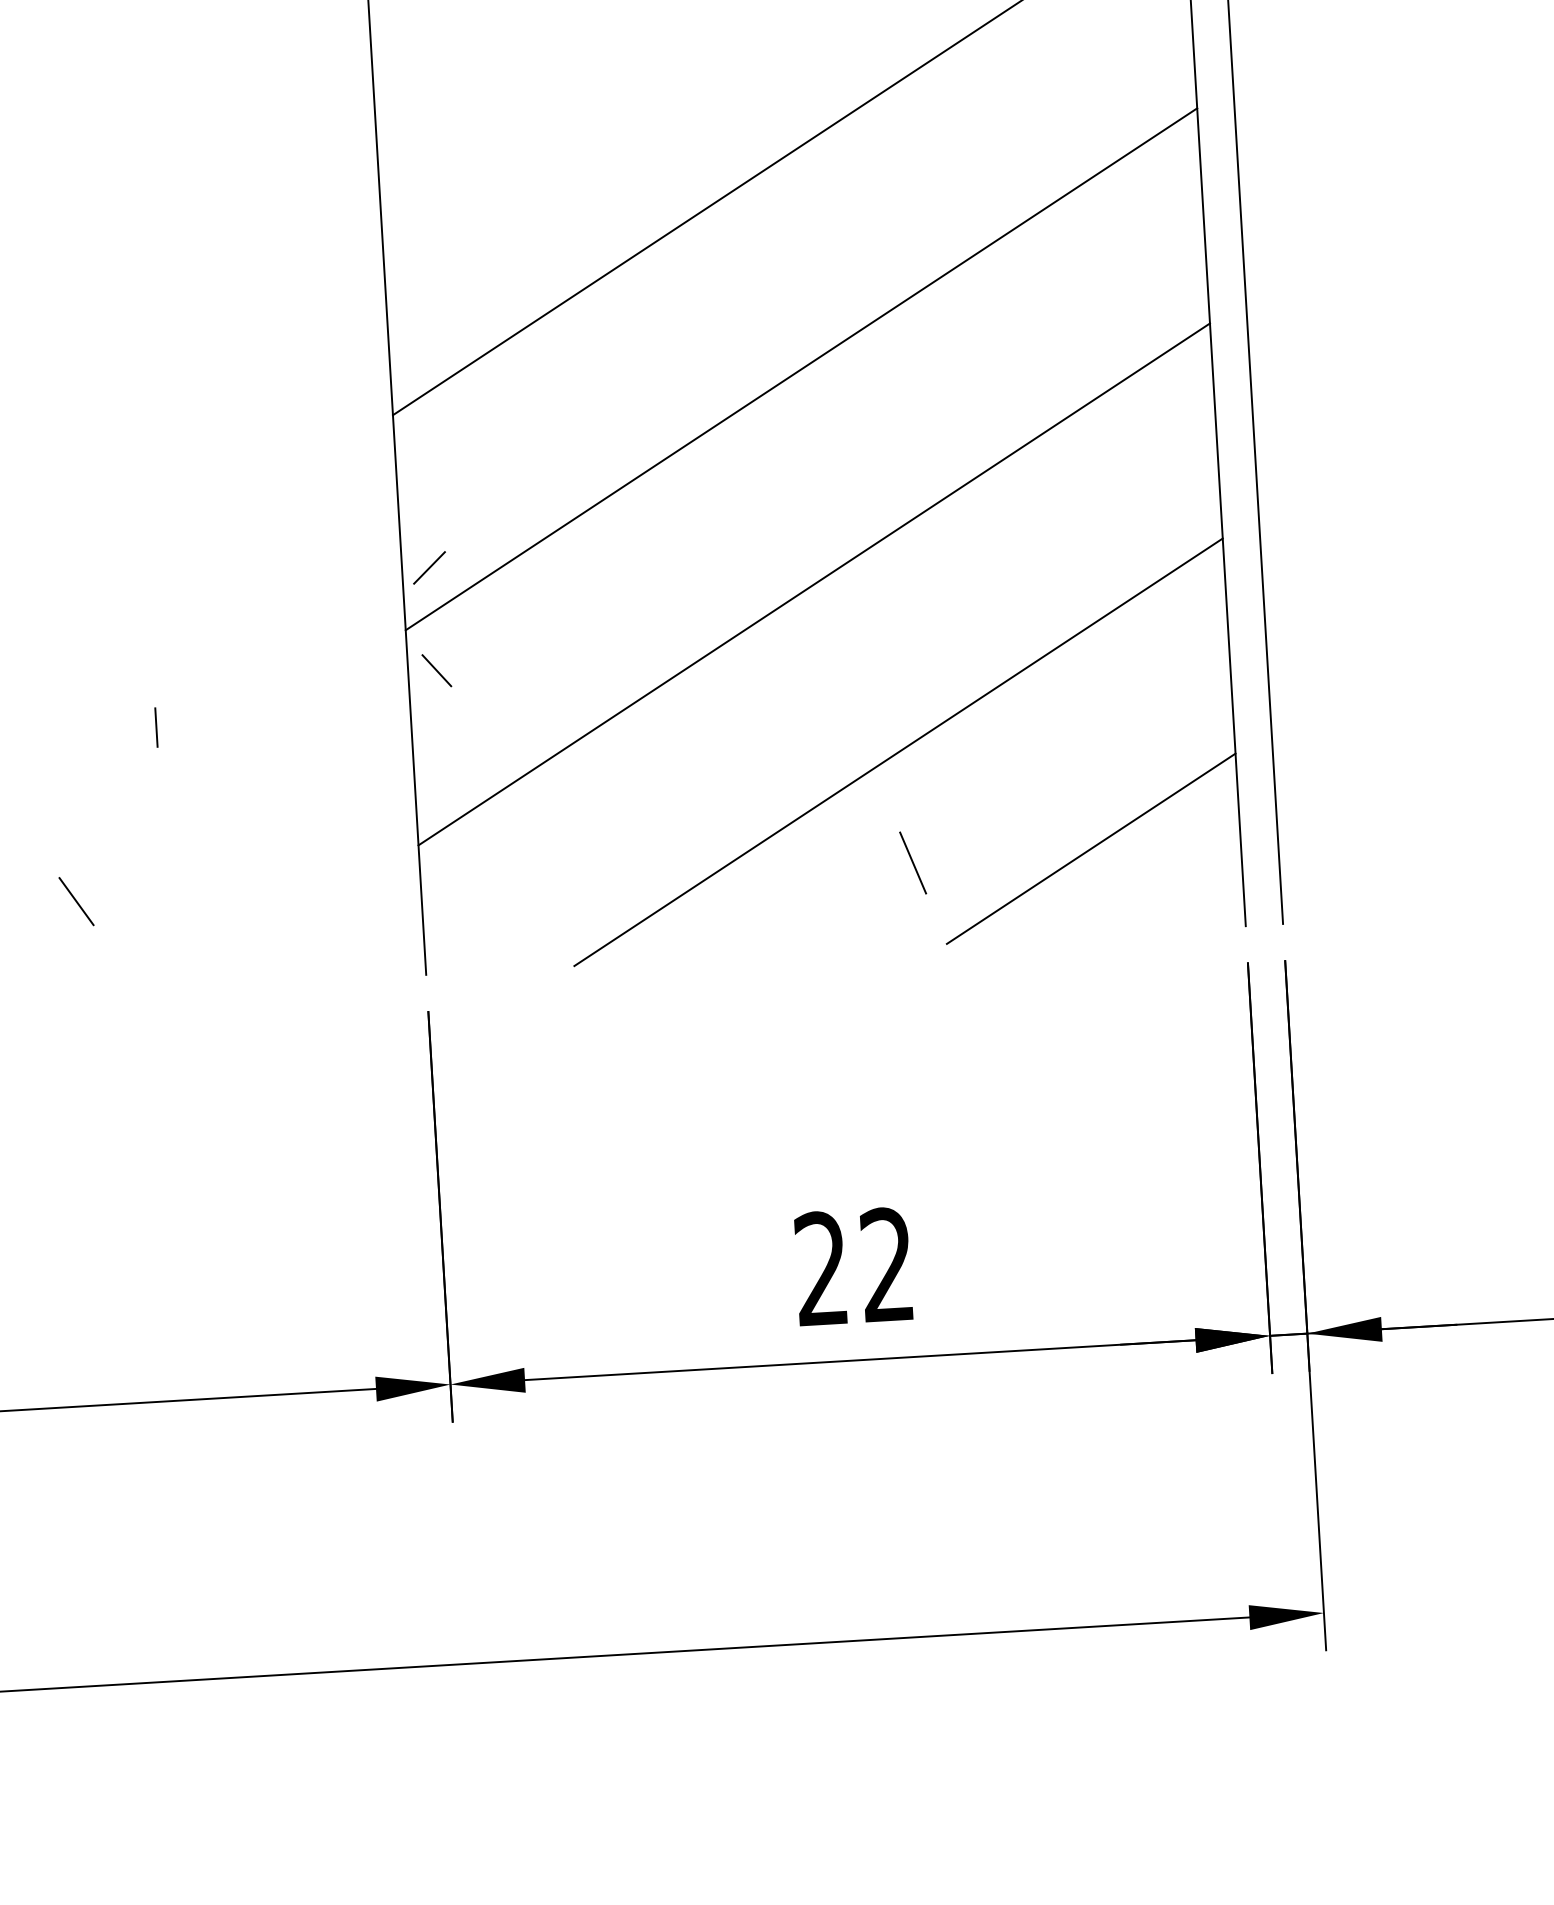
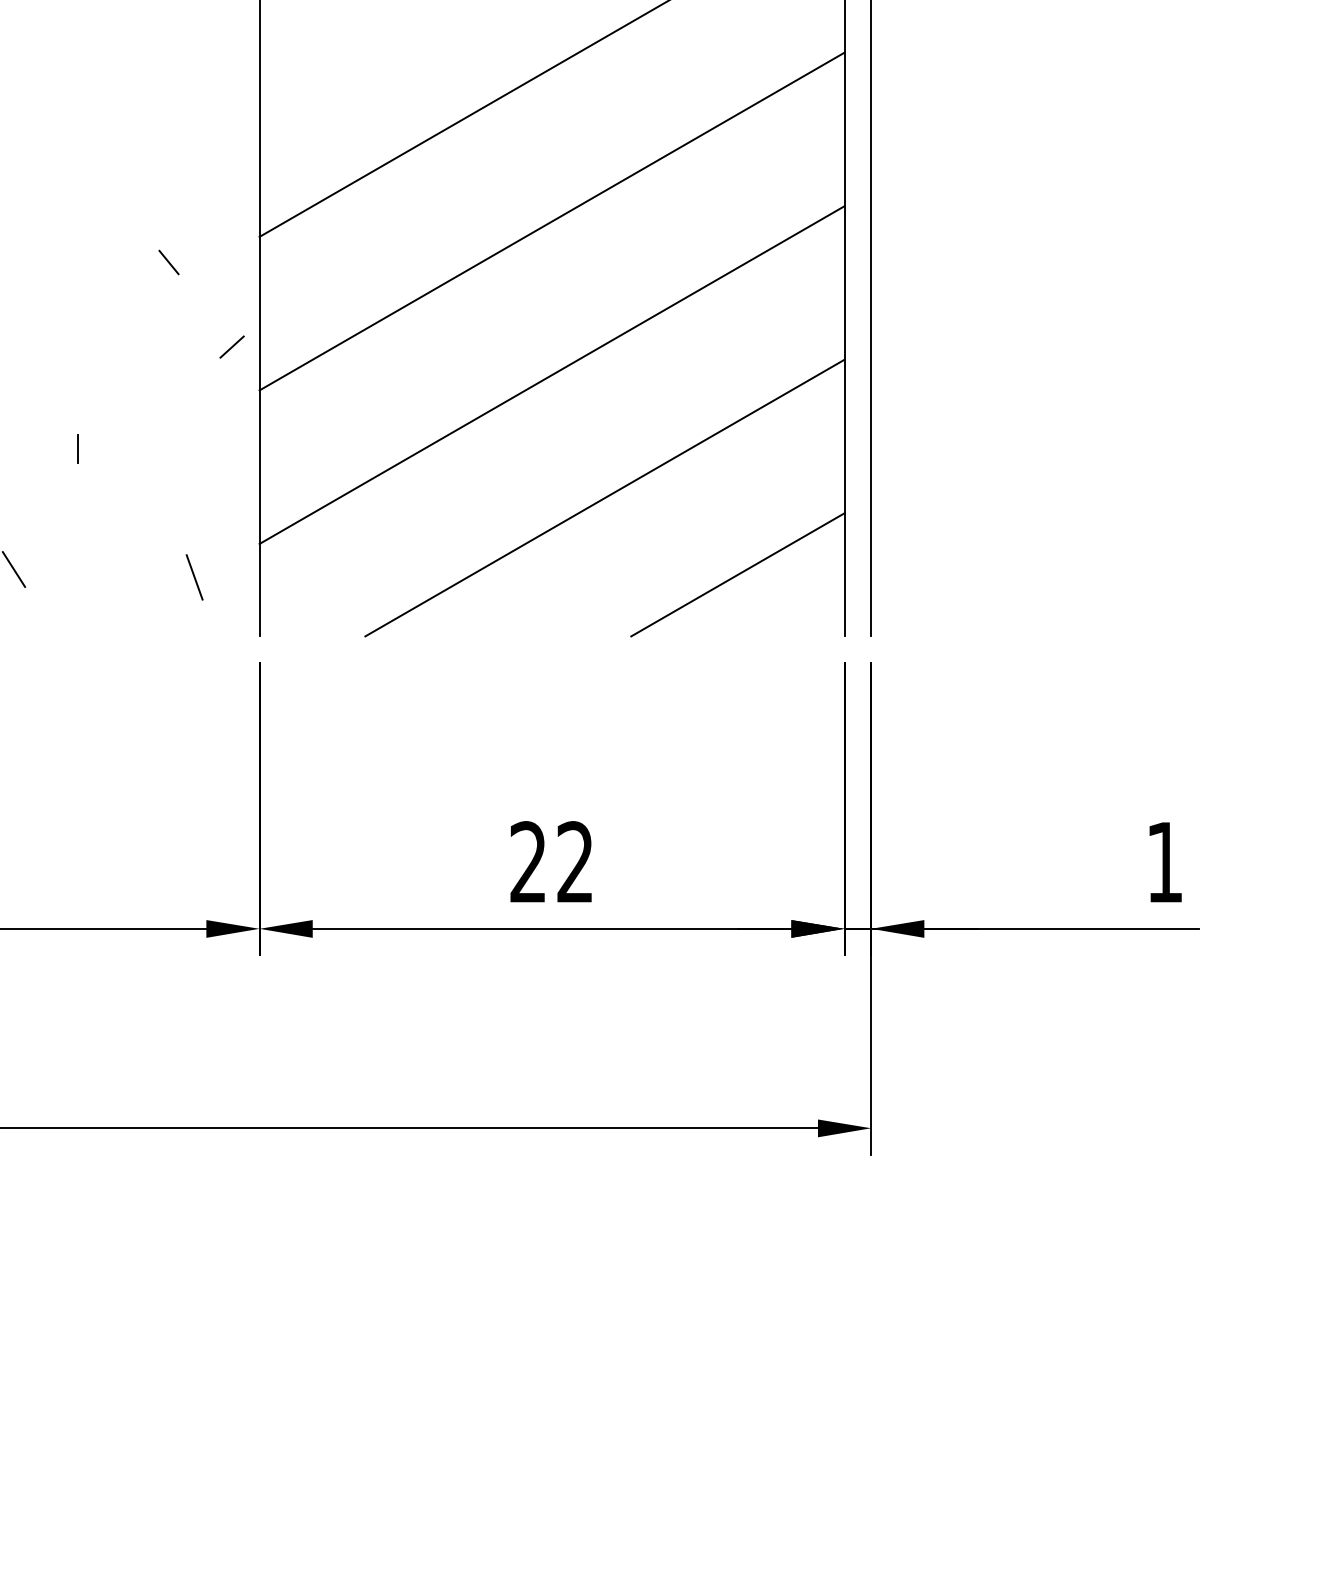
line: (428, 567) -> (231, 346), moved
line: (436, 670) -> (168, 262), moved
line: (912, 863) -> (194, 577), moved

